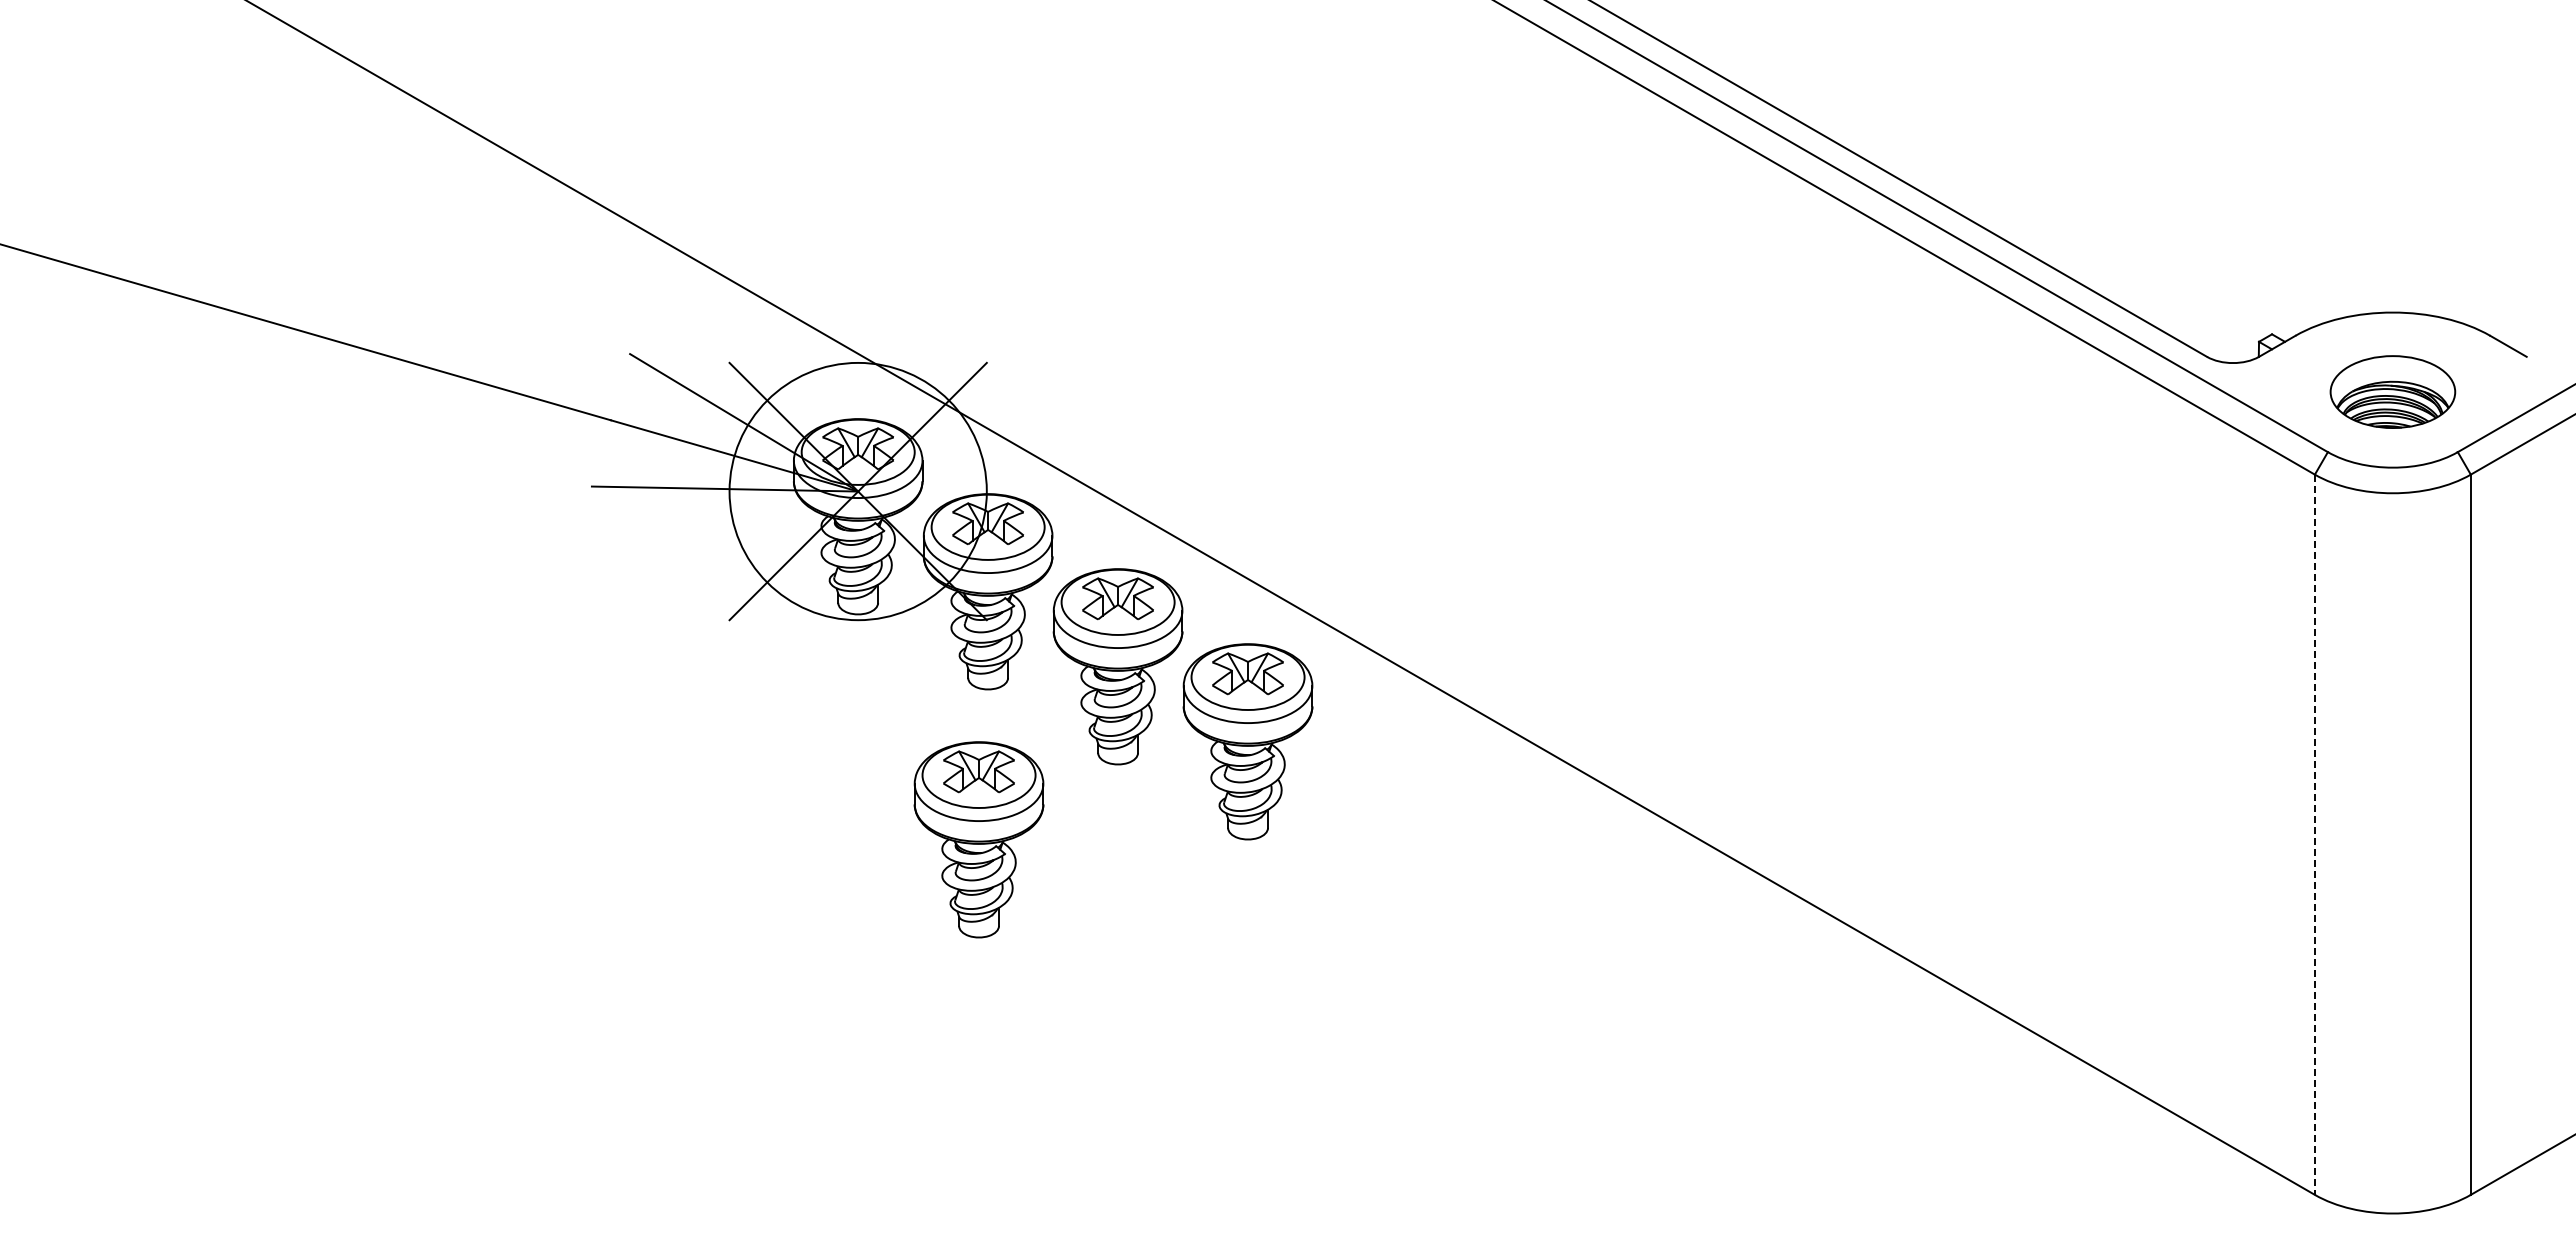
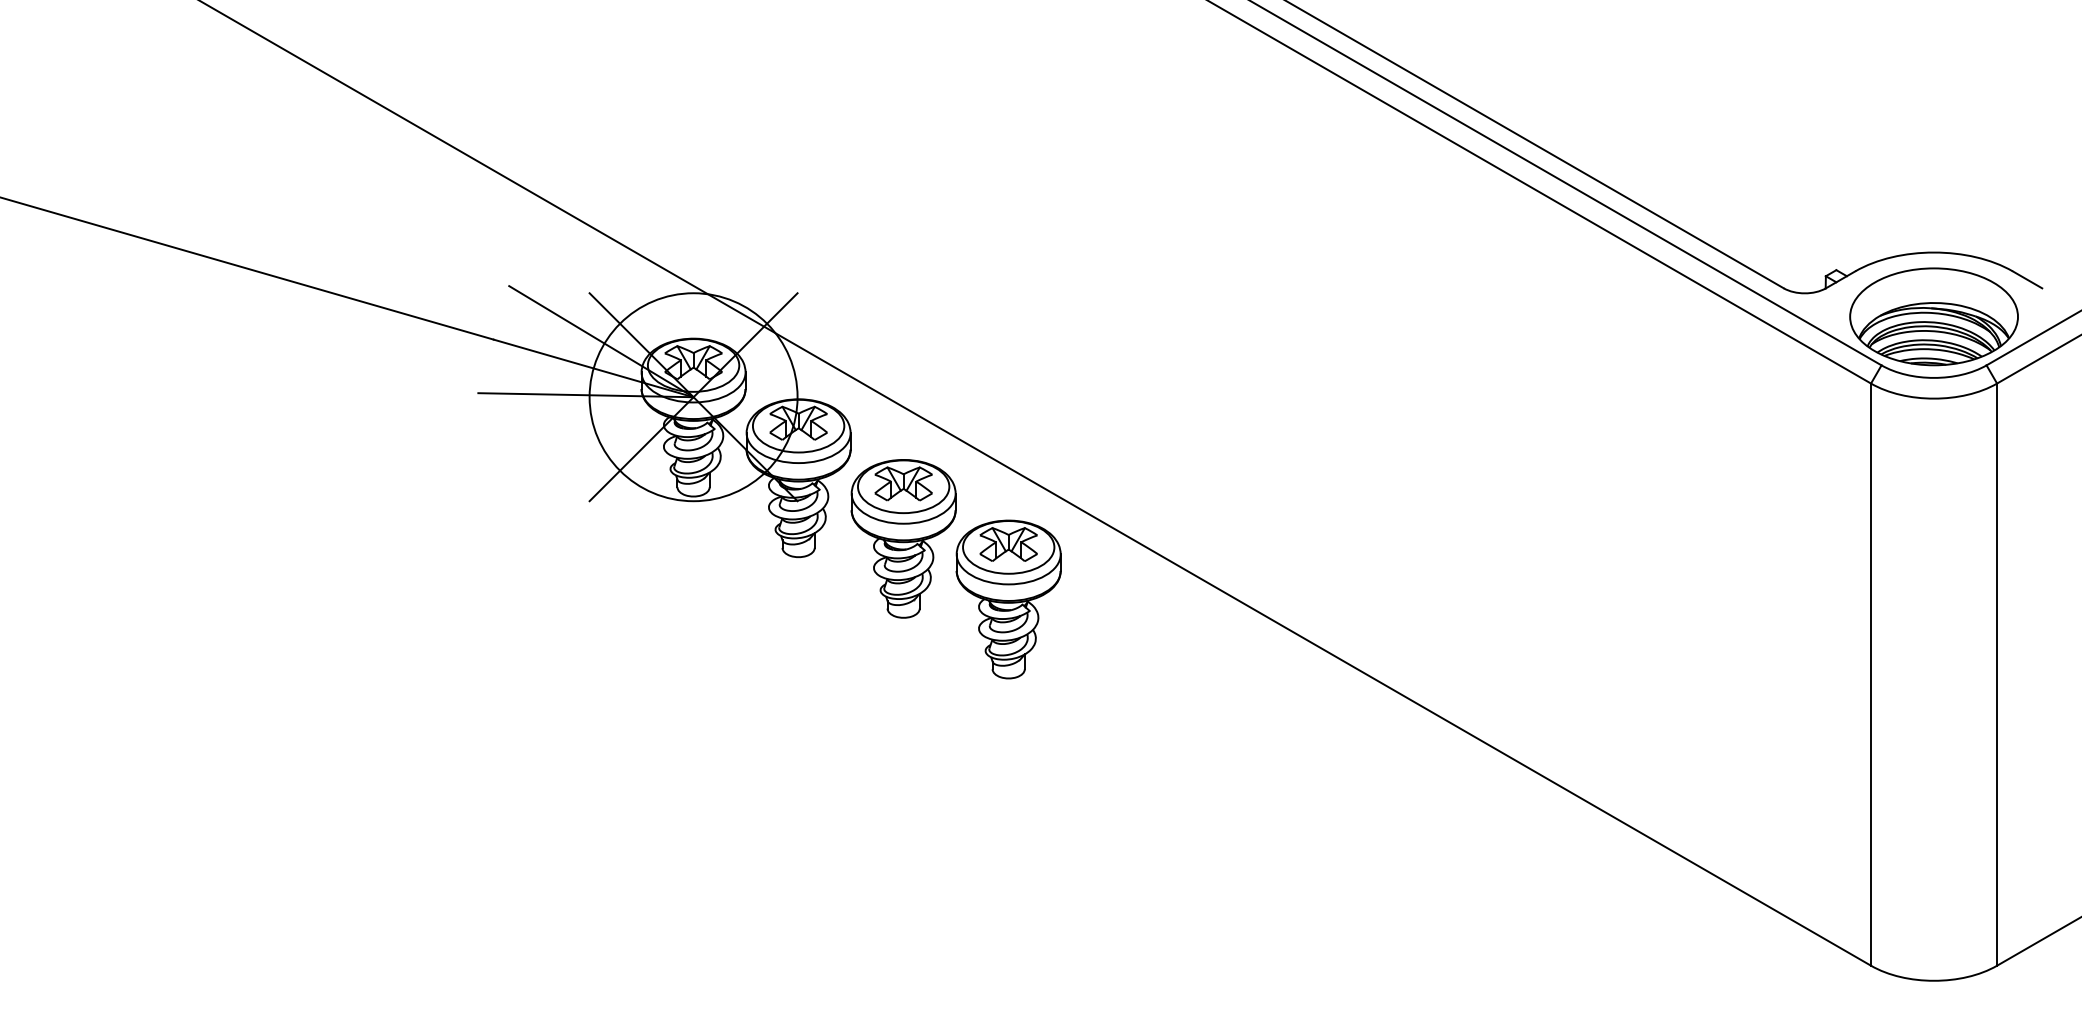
part: (2392, 391) -> (1933, 316), size x1.67
line: (2314, 835) -> (1870, 675), dashed -> solid
part: (978, 839) -> (790, 678), removed

